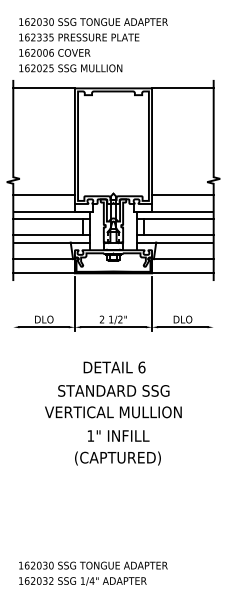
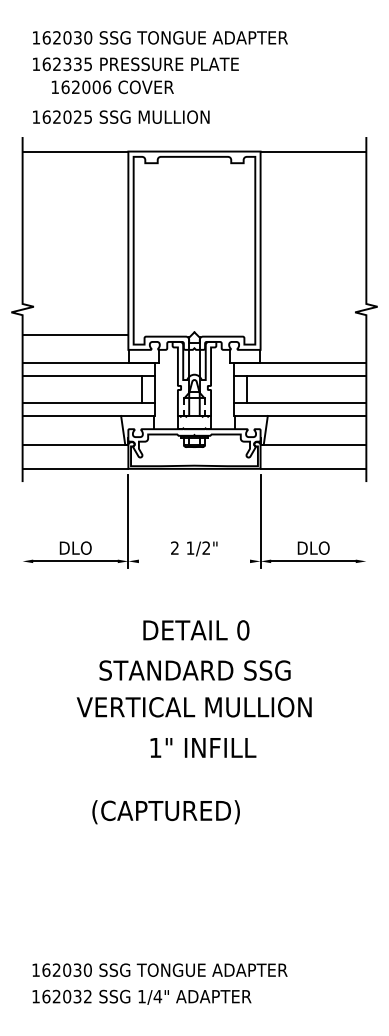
text: (54, 52) -> (112, 86), moved
line: (182, 195) -> (312, 335), removed
line: (113, 327) -> (194, 561), removed
text: (141, 367) -> (242, 630), 6 -> 0
text: (117, 458) -> (165, 812), moved

